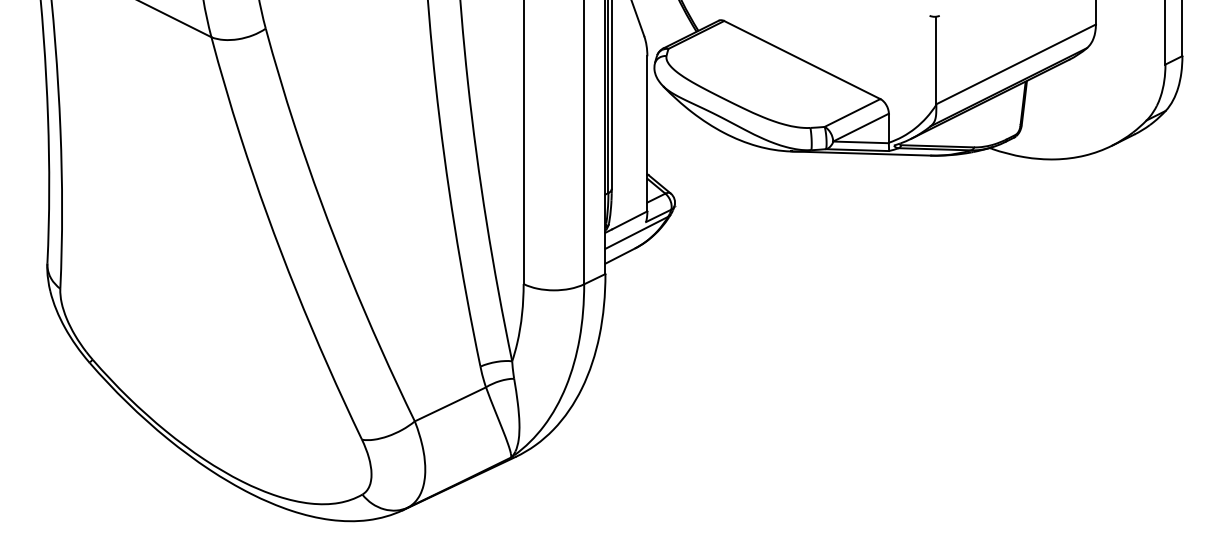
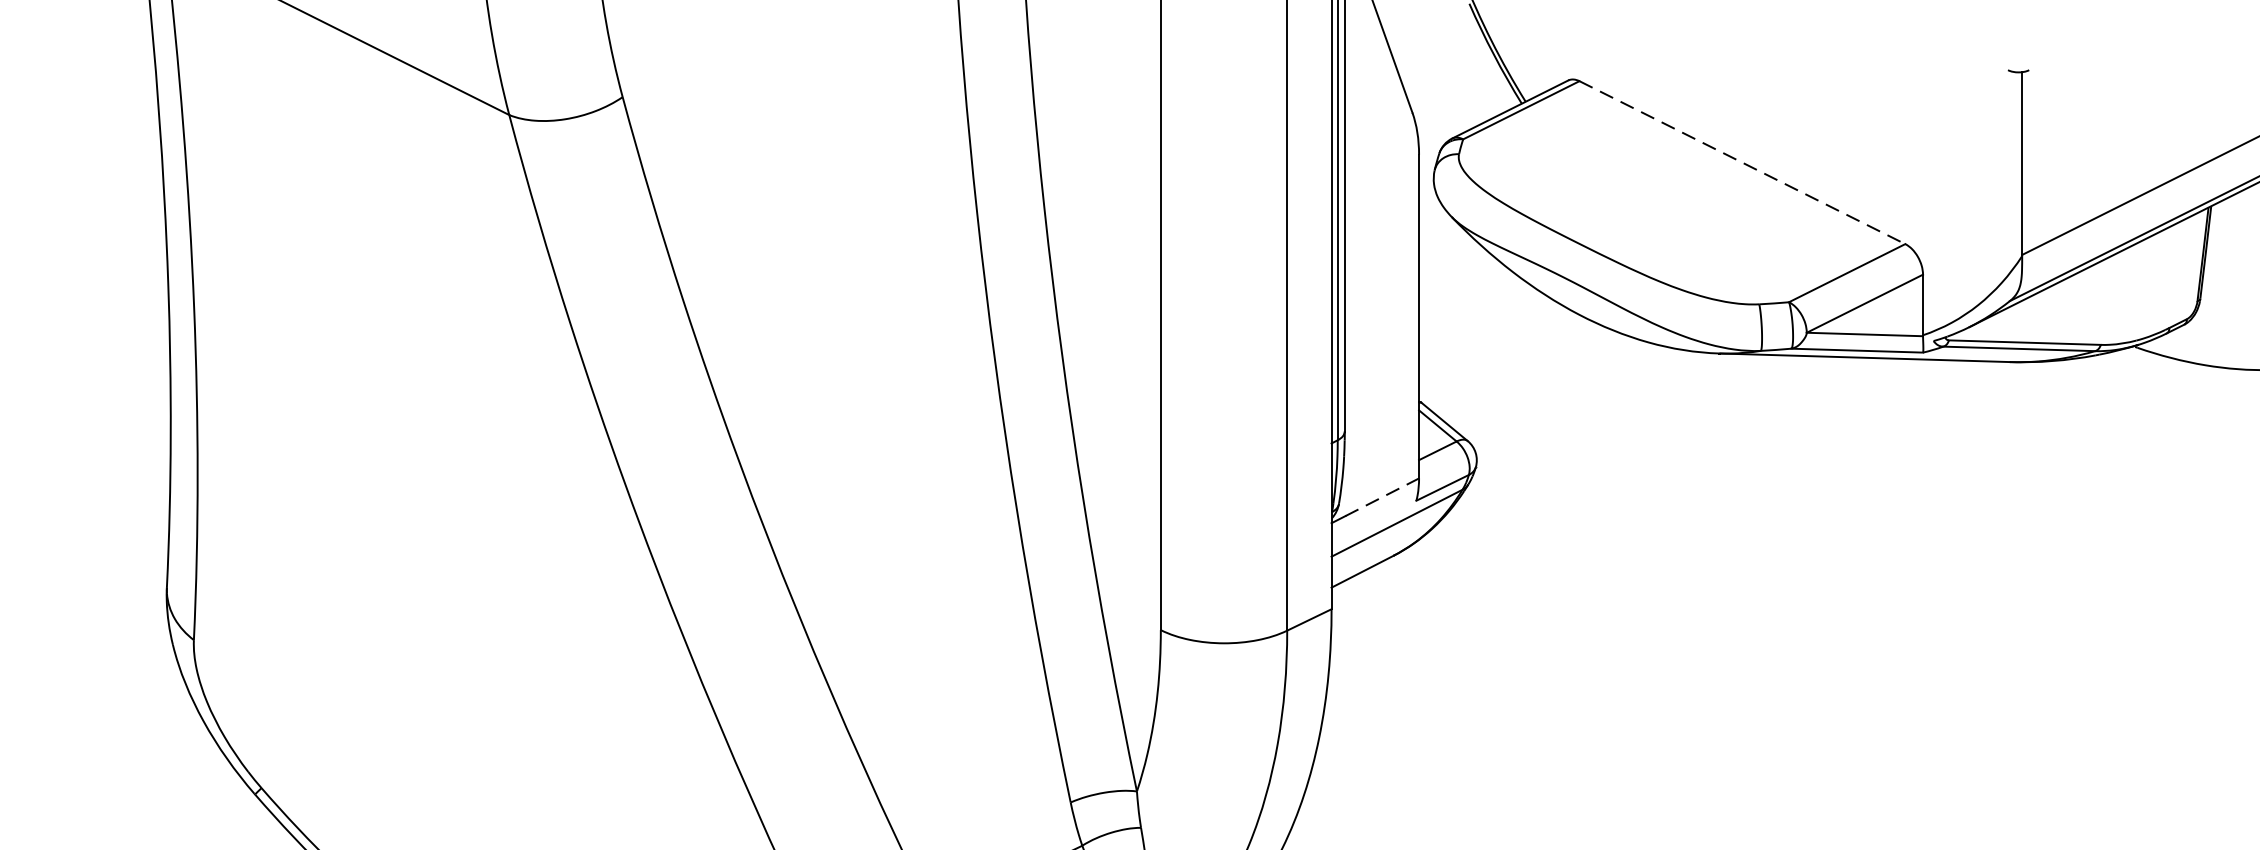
line: (802, 60) -> (1742, 163), solid -> dashed
line: (629, 220) -> (1381, 497), solid -> dashed

